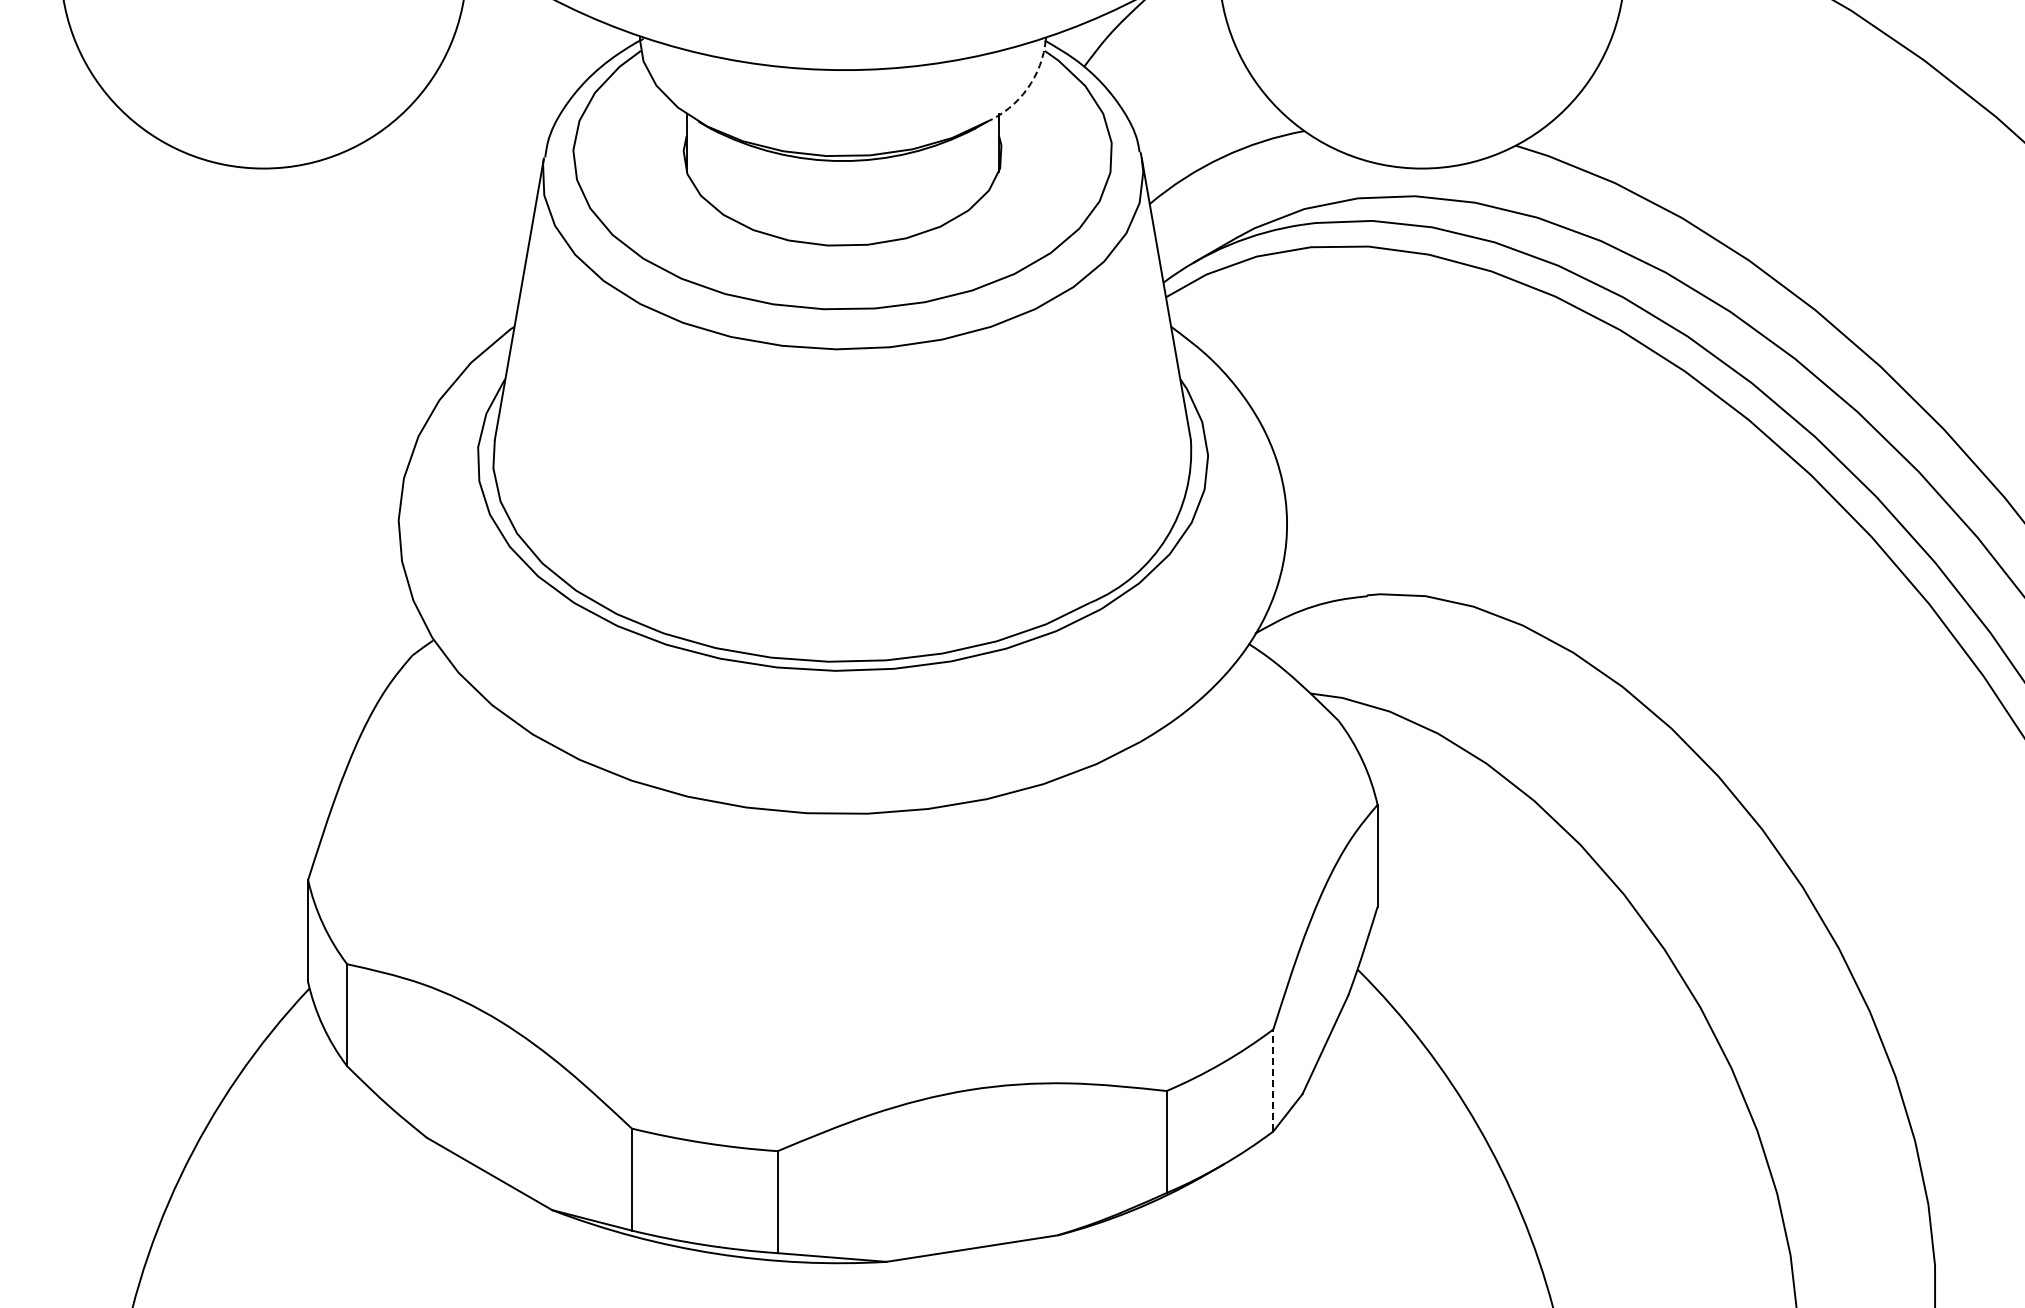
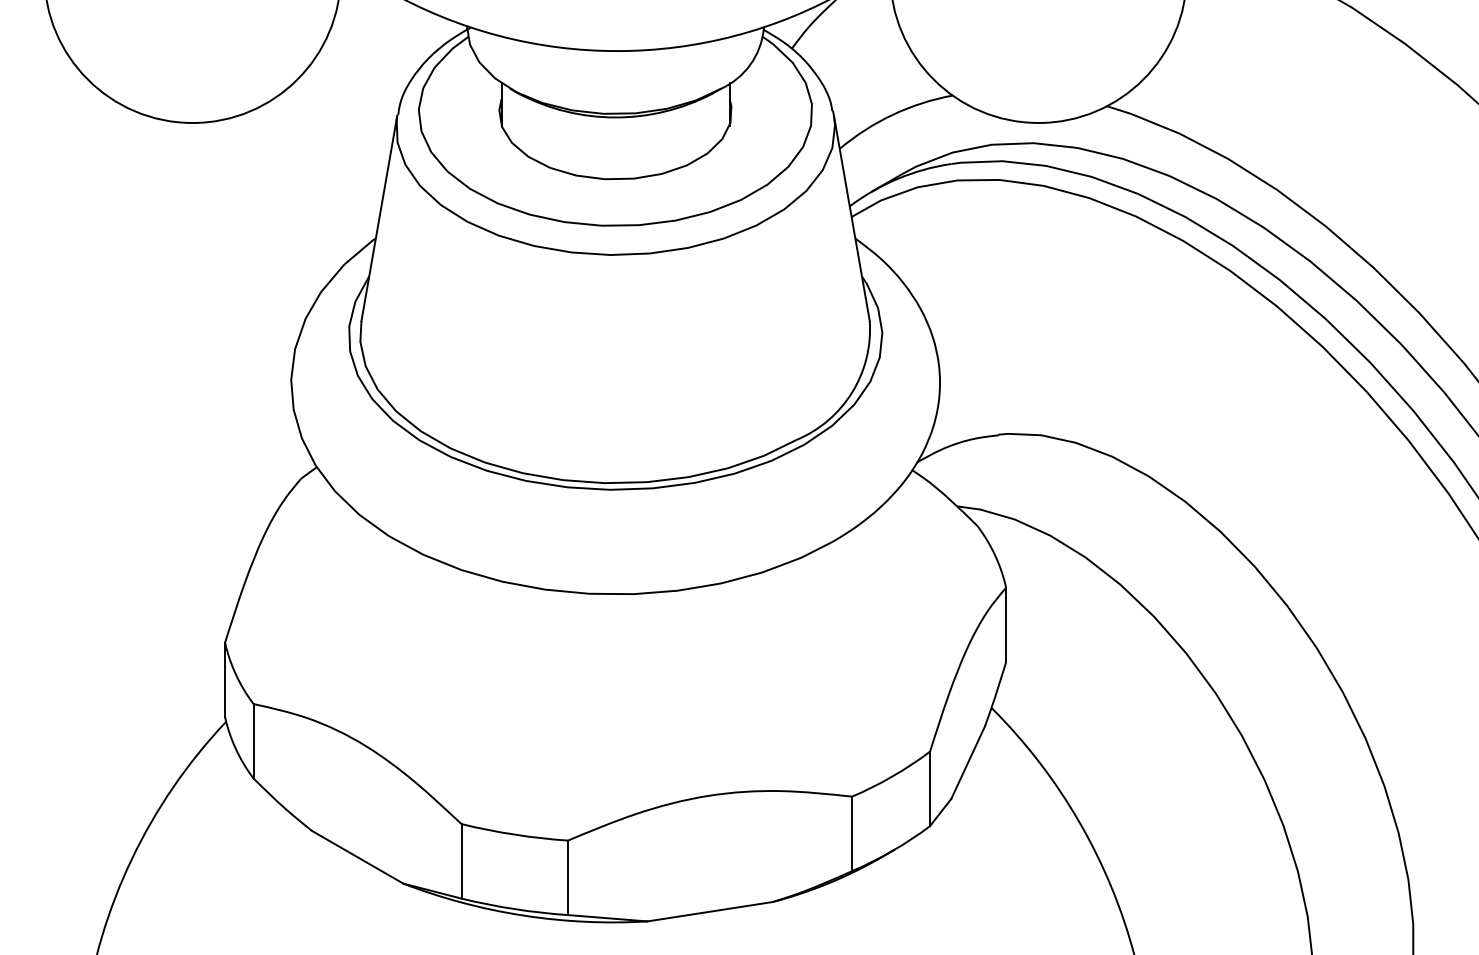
arc: (1027, 88) -> (750, 64), dashed -> solid
line: (1273, 1080) -> (930, 788), dashed -> solid

